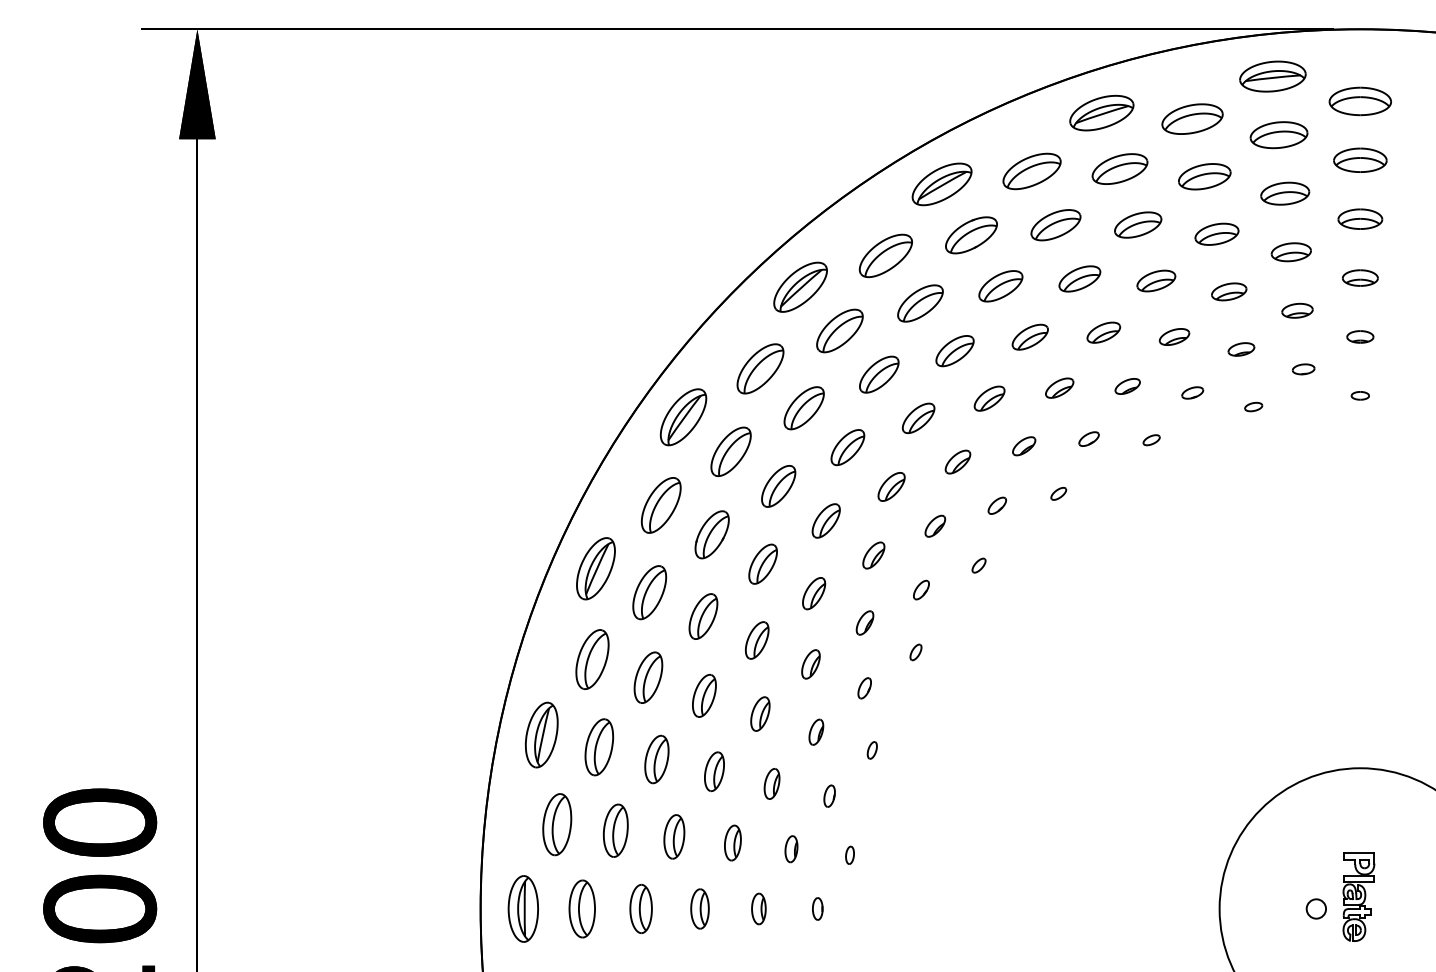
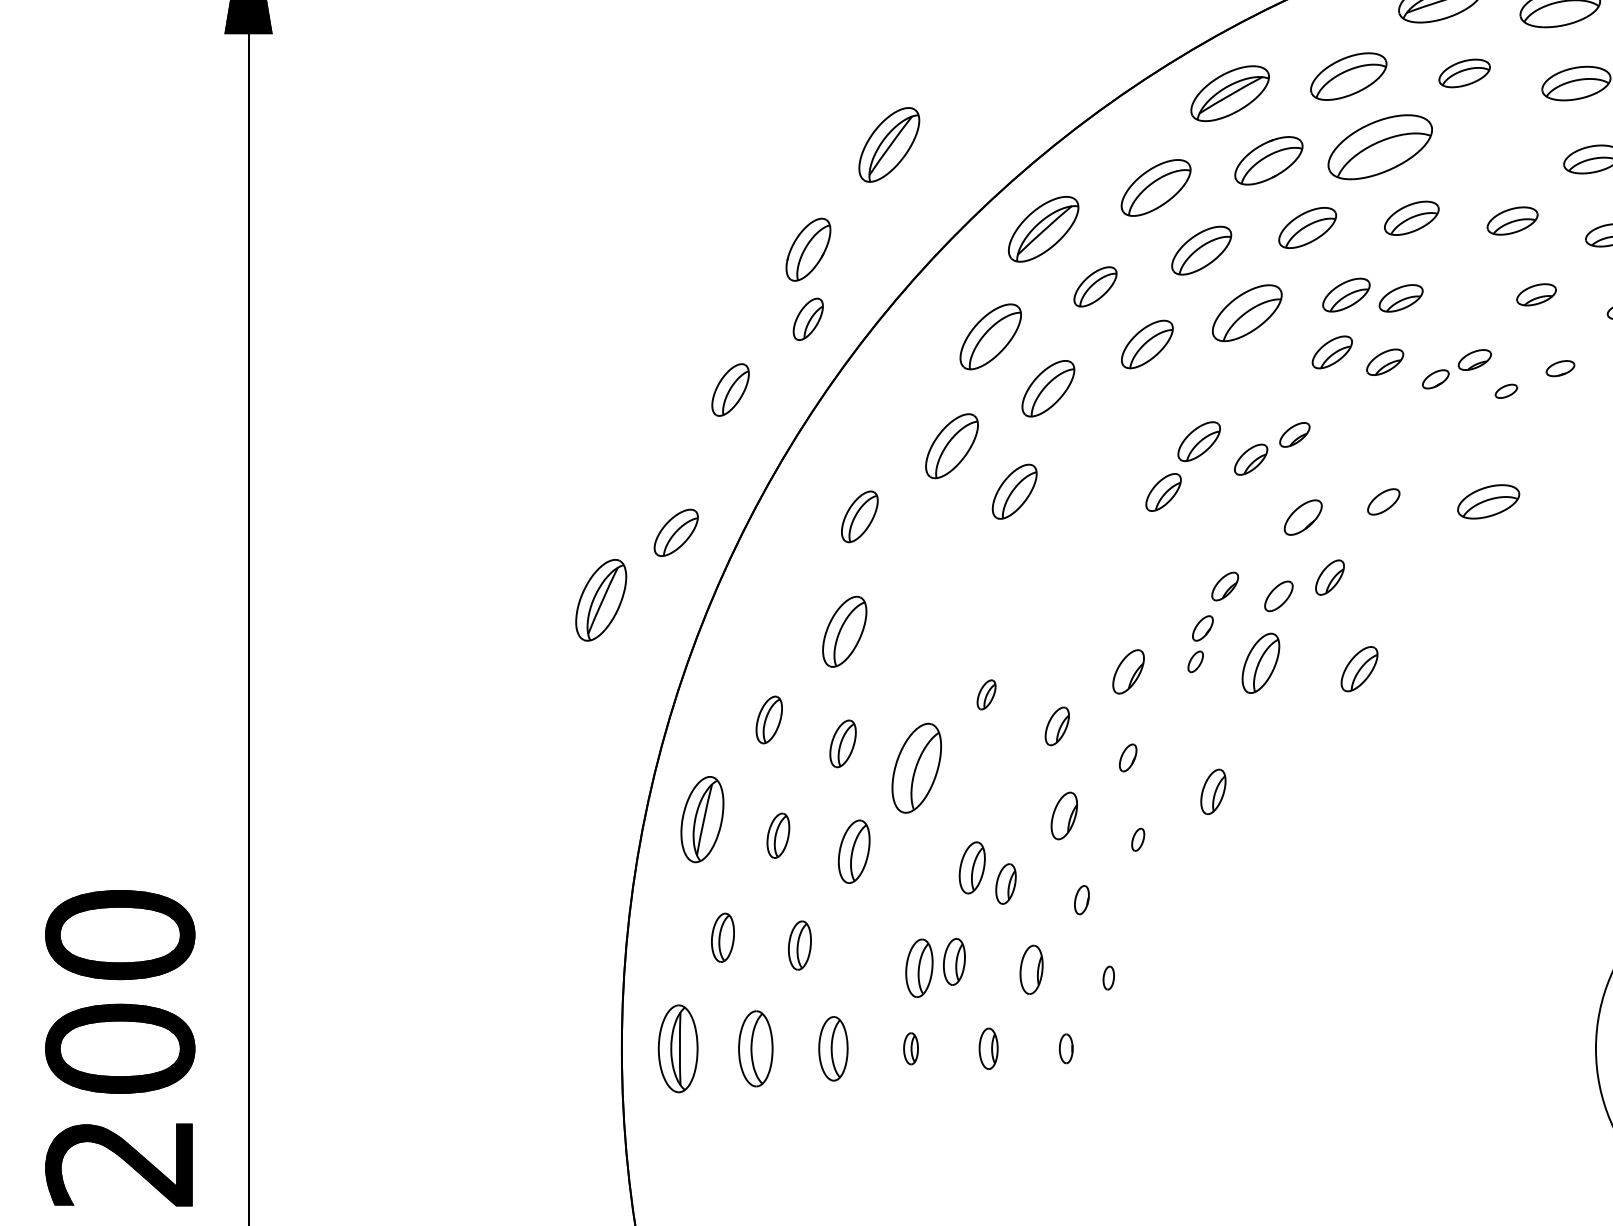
part: (1119, 168) -> (1464, 72), size x0.7
part: (1138, 224) -> (1489, 501), moved
part: (1055, 225) -> (1379, 147), size x1.6
part: (839, 330) -> (1094, 286), size x0.7
part: (1103, 332) -> (1400, 298), moved
part: (954, 351) -> (1246, 313), size x1.4
part: (989, 398) -> (1332, 352), moved
part: (683, 417) -> (889, 145), moved
part: (918, 417) -> (1199, 440), moved
part: (1088, 438) -> (1435, 378), moved
part: (1151, 440) -> (1506, 391), moved
part: (1024, 446) -> (1295, 435), moved
part: (847, 447) -> (675, 532), moved
part: (1058, 493) -> (1383, 501), size x1.6
part: (660, 505) -> (858, 516), size x0.7
part: (996, 505) -> (1301, 516), size x1.6
part: (825, 520) -> (1358, 668), moved
part: (935, 525) -> (1225, 585), moved
part: (711, 534) -> (807, 249), moved
part: (873, 555) -> (1329, 577), moved
part: (762, 563) -> (729, 389), moved
part: (978, 565) -> (1278, 596), size x1.6
part: (595, 568) -> (600, 599), moved
part: (814, 593) -> (808, 319), moved
part: (703, 616) -> (1261, 663), moved
part: (864, 622) -> (1127, 671), size x1.4
part: (757, 640) -> (986, 694), size x0.6
part: (915, 652) -> (1195, 661), moved
part: (592, 659) -> (769, 719), size x0.6
part: (648, 677) -> (843, 743), size x0.7
part: (704, 695) -> (916, 767), size x1.6
part: (760, 713) -> (1213, 791), moved
part: (816, 731) -> (1064, 814), size x1.4
part: (599, 747) -> (778, 835), size x0.6
part: (714, 771) -> (972, 867), moved
part: (557, 824) -> (723, 937), size x0.6
part: (615, 830) -> (799, 945), size x0.7
part: (674, 836) -> (919, 967), moved
part: (791, 849) -> (1031, 970), size x1.4
part: (699, 908) -> (910, 1048), size x0.6

